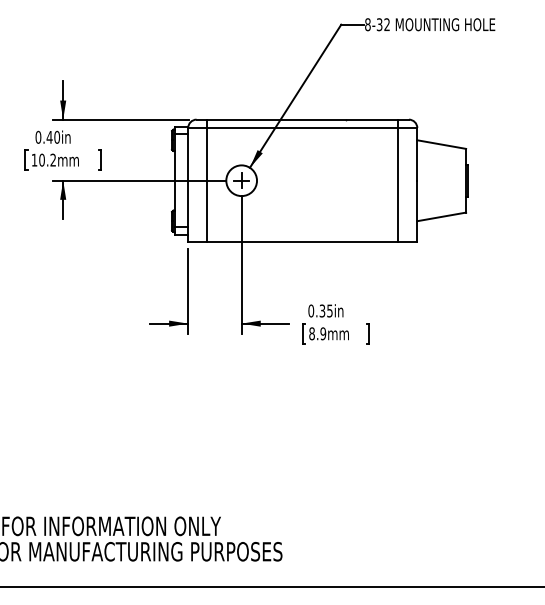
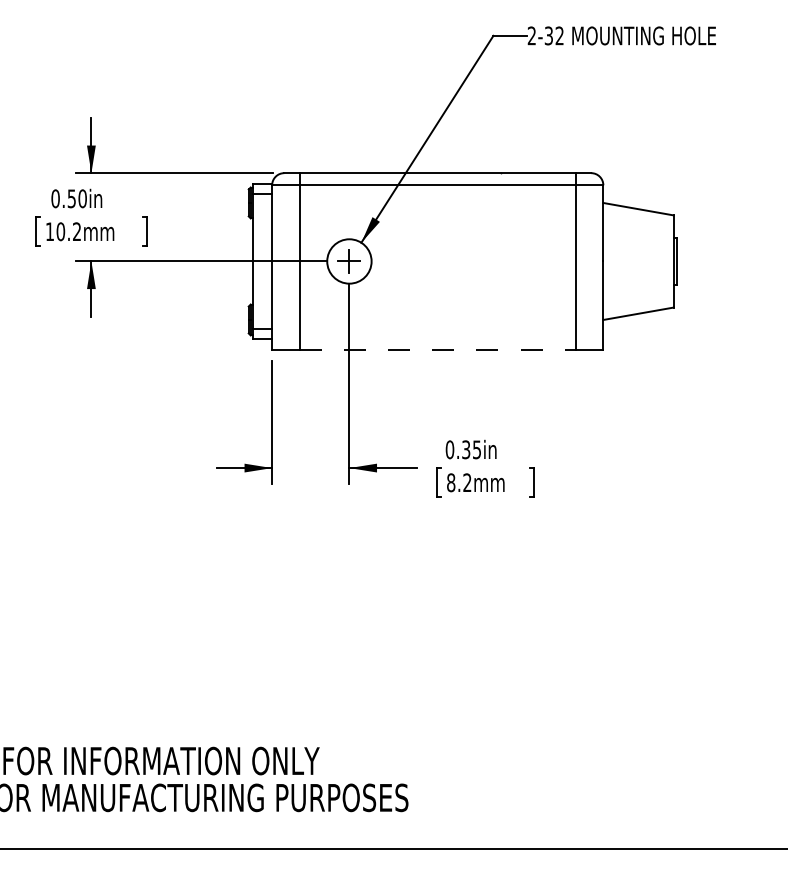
text: (367, 24) -> (531, 35), 8-32 -> 2-32
text: (49, 137) -> (71, 198), 0.40in -> 0.50in
line: (303, 241) -> (438, 349), solid -> dashed
text: (323, 333) -> (467, 482), 8.9mm -> 8.2mm

